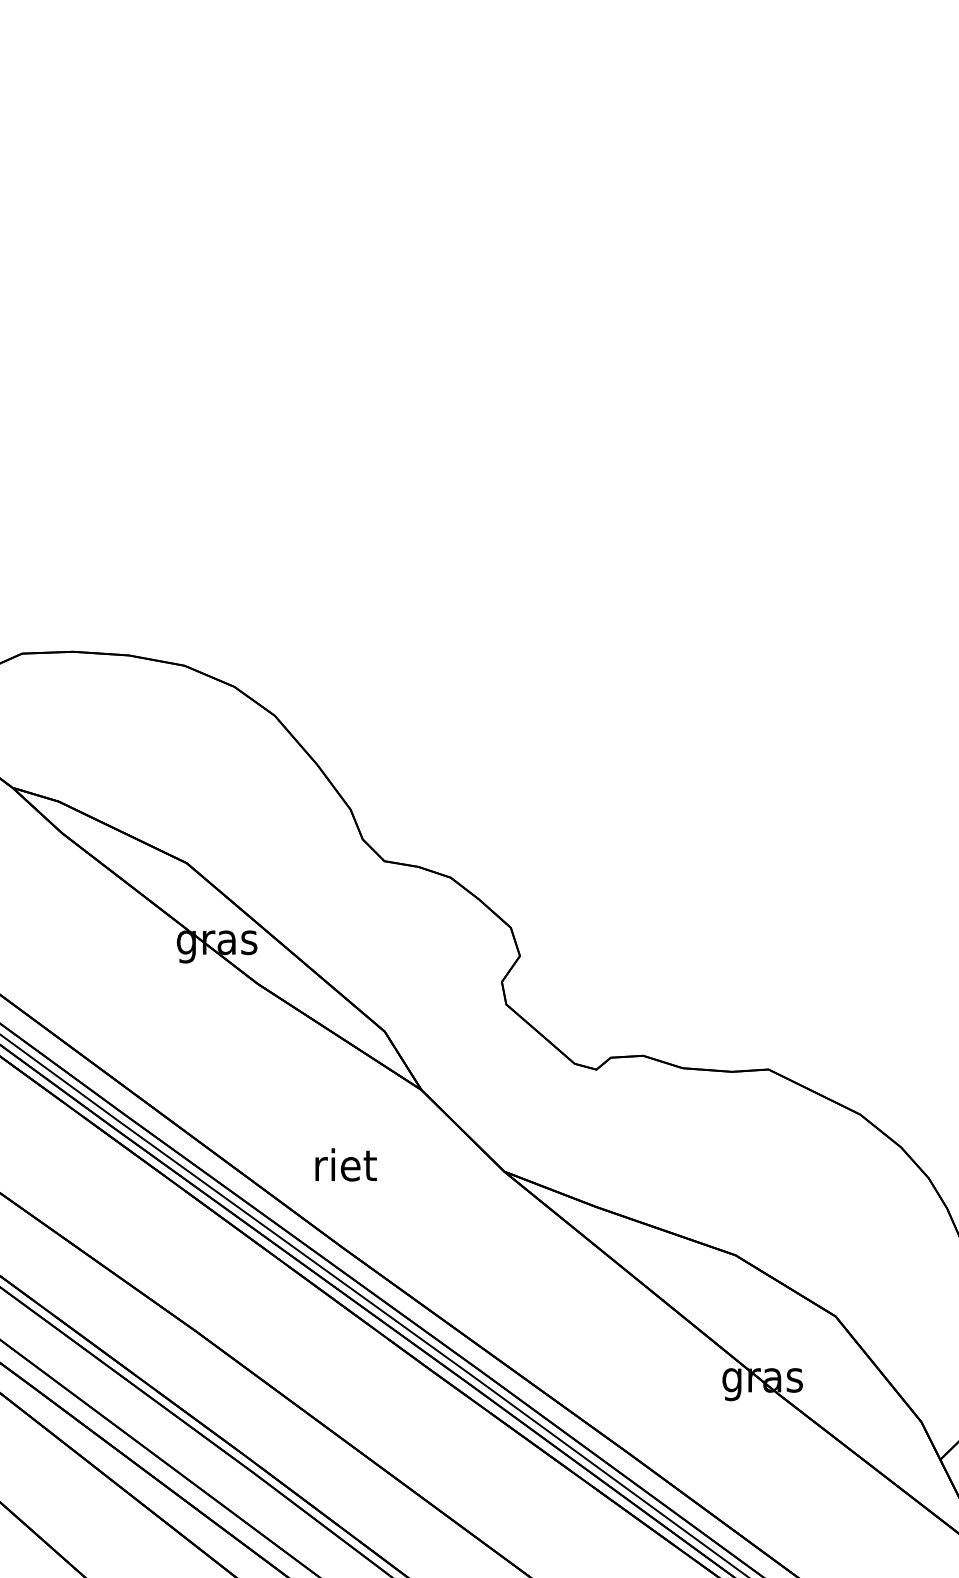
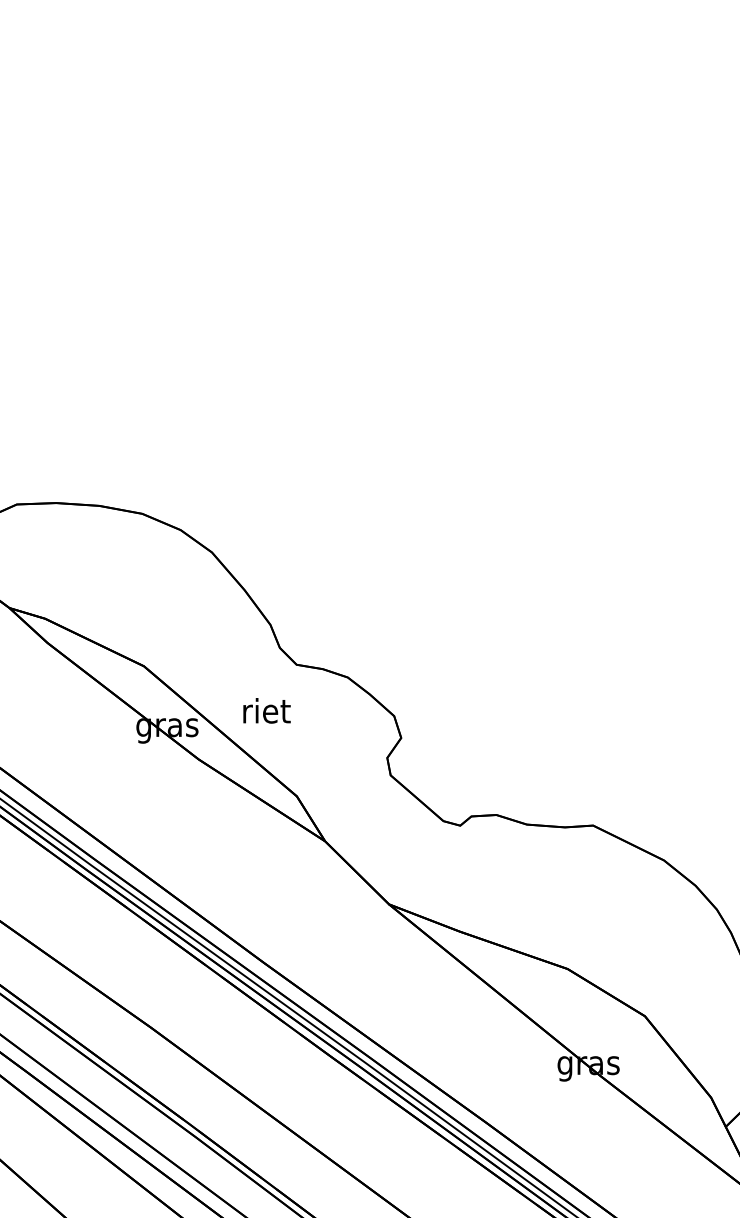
text: (345, 1164) -> (266, 710), moved

